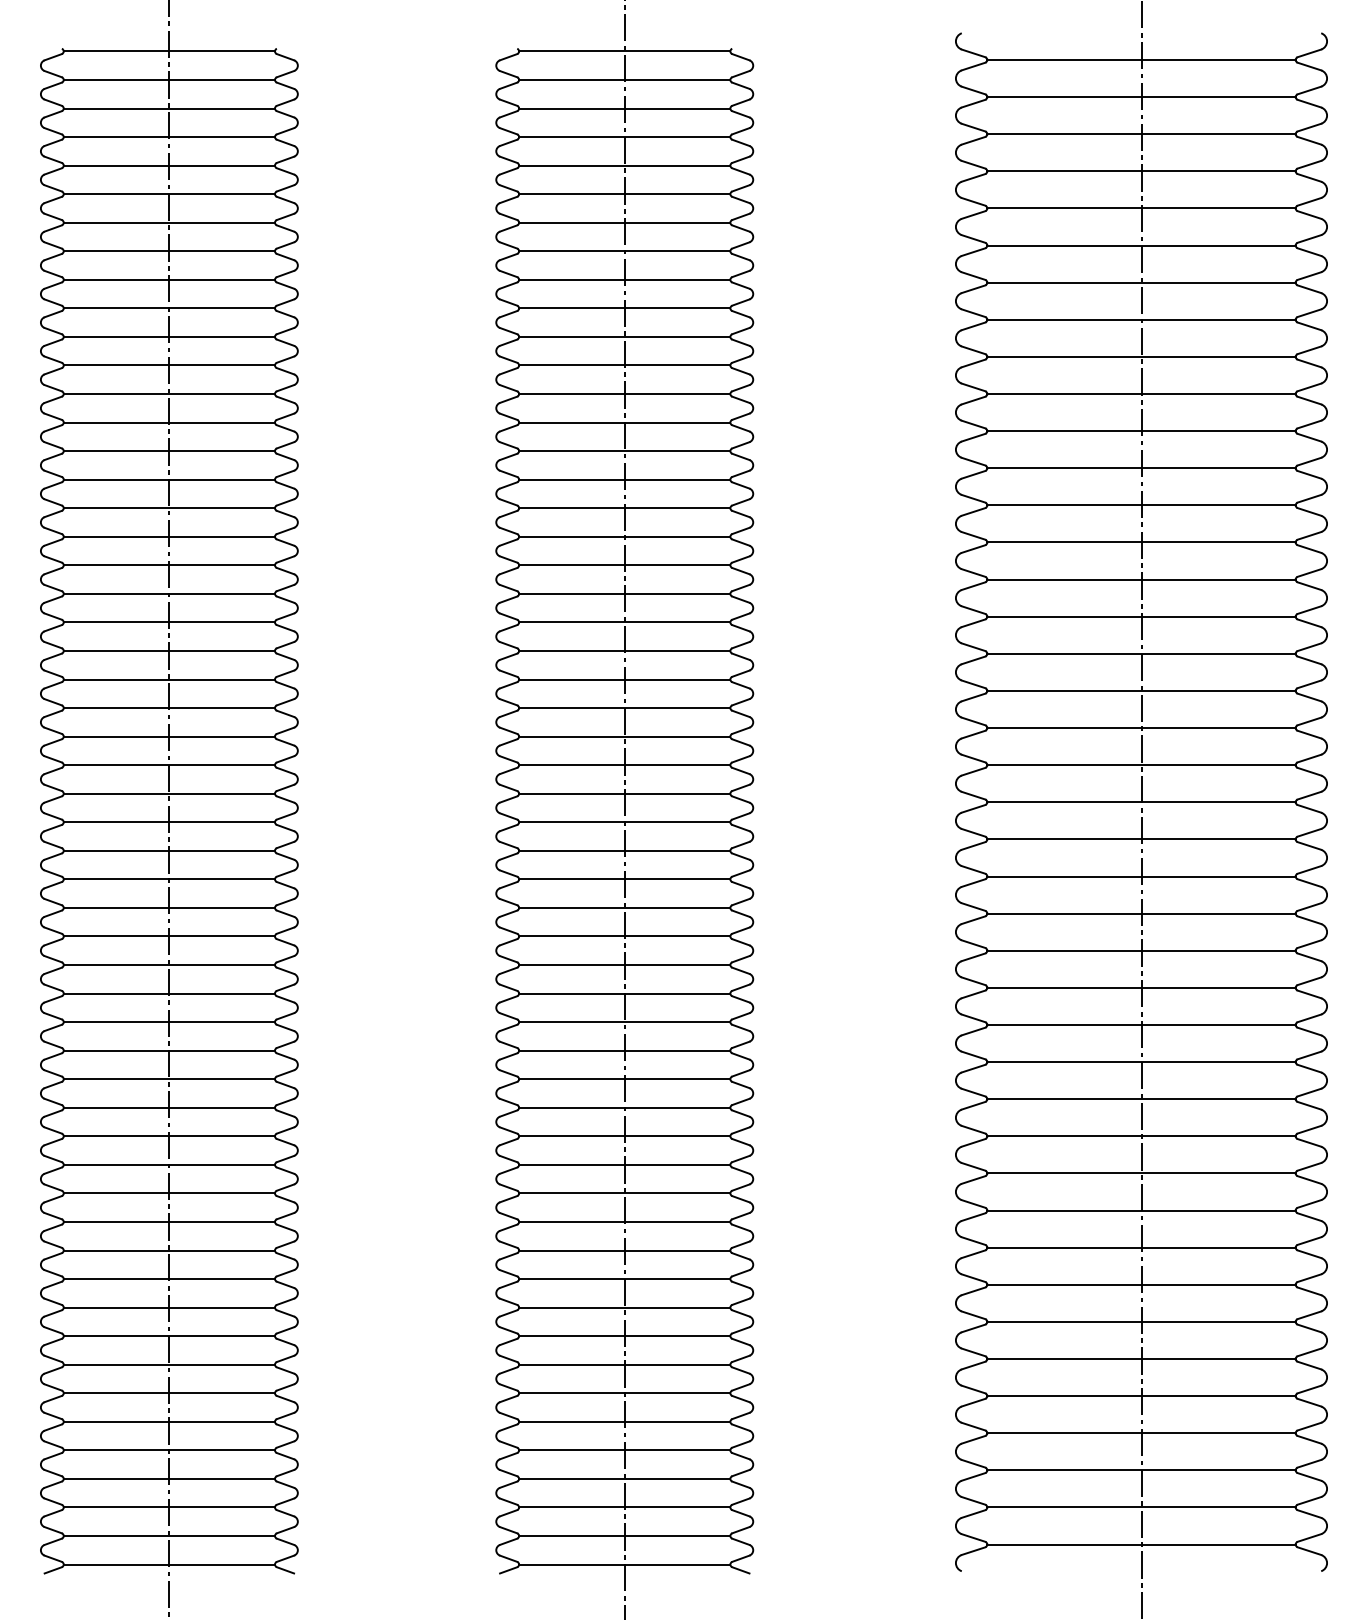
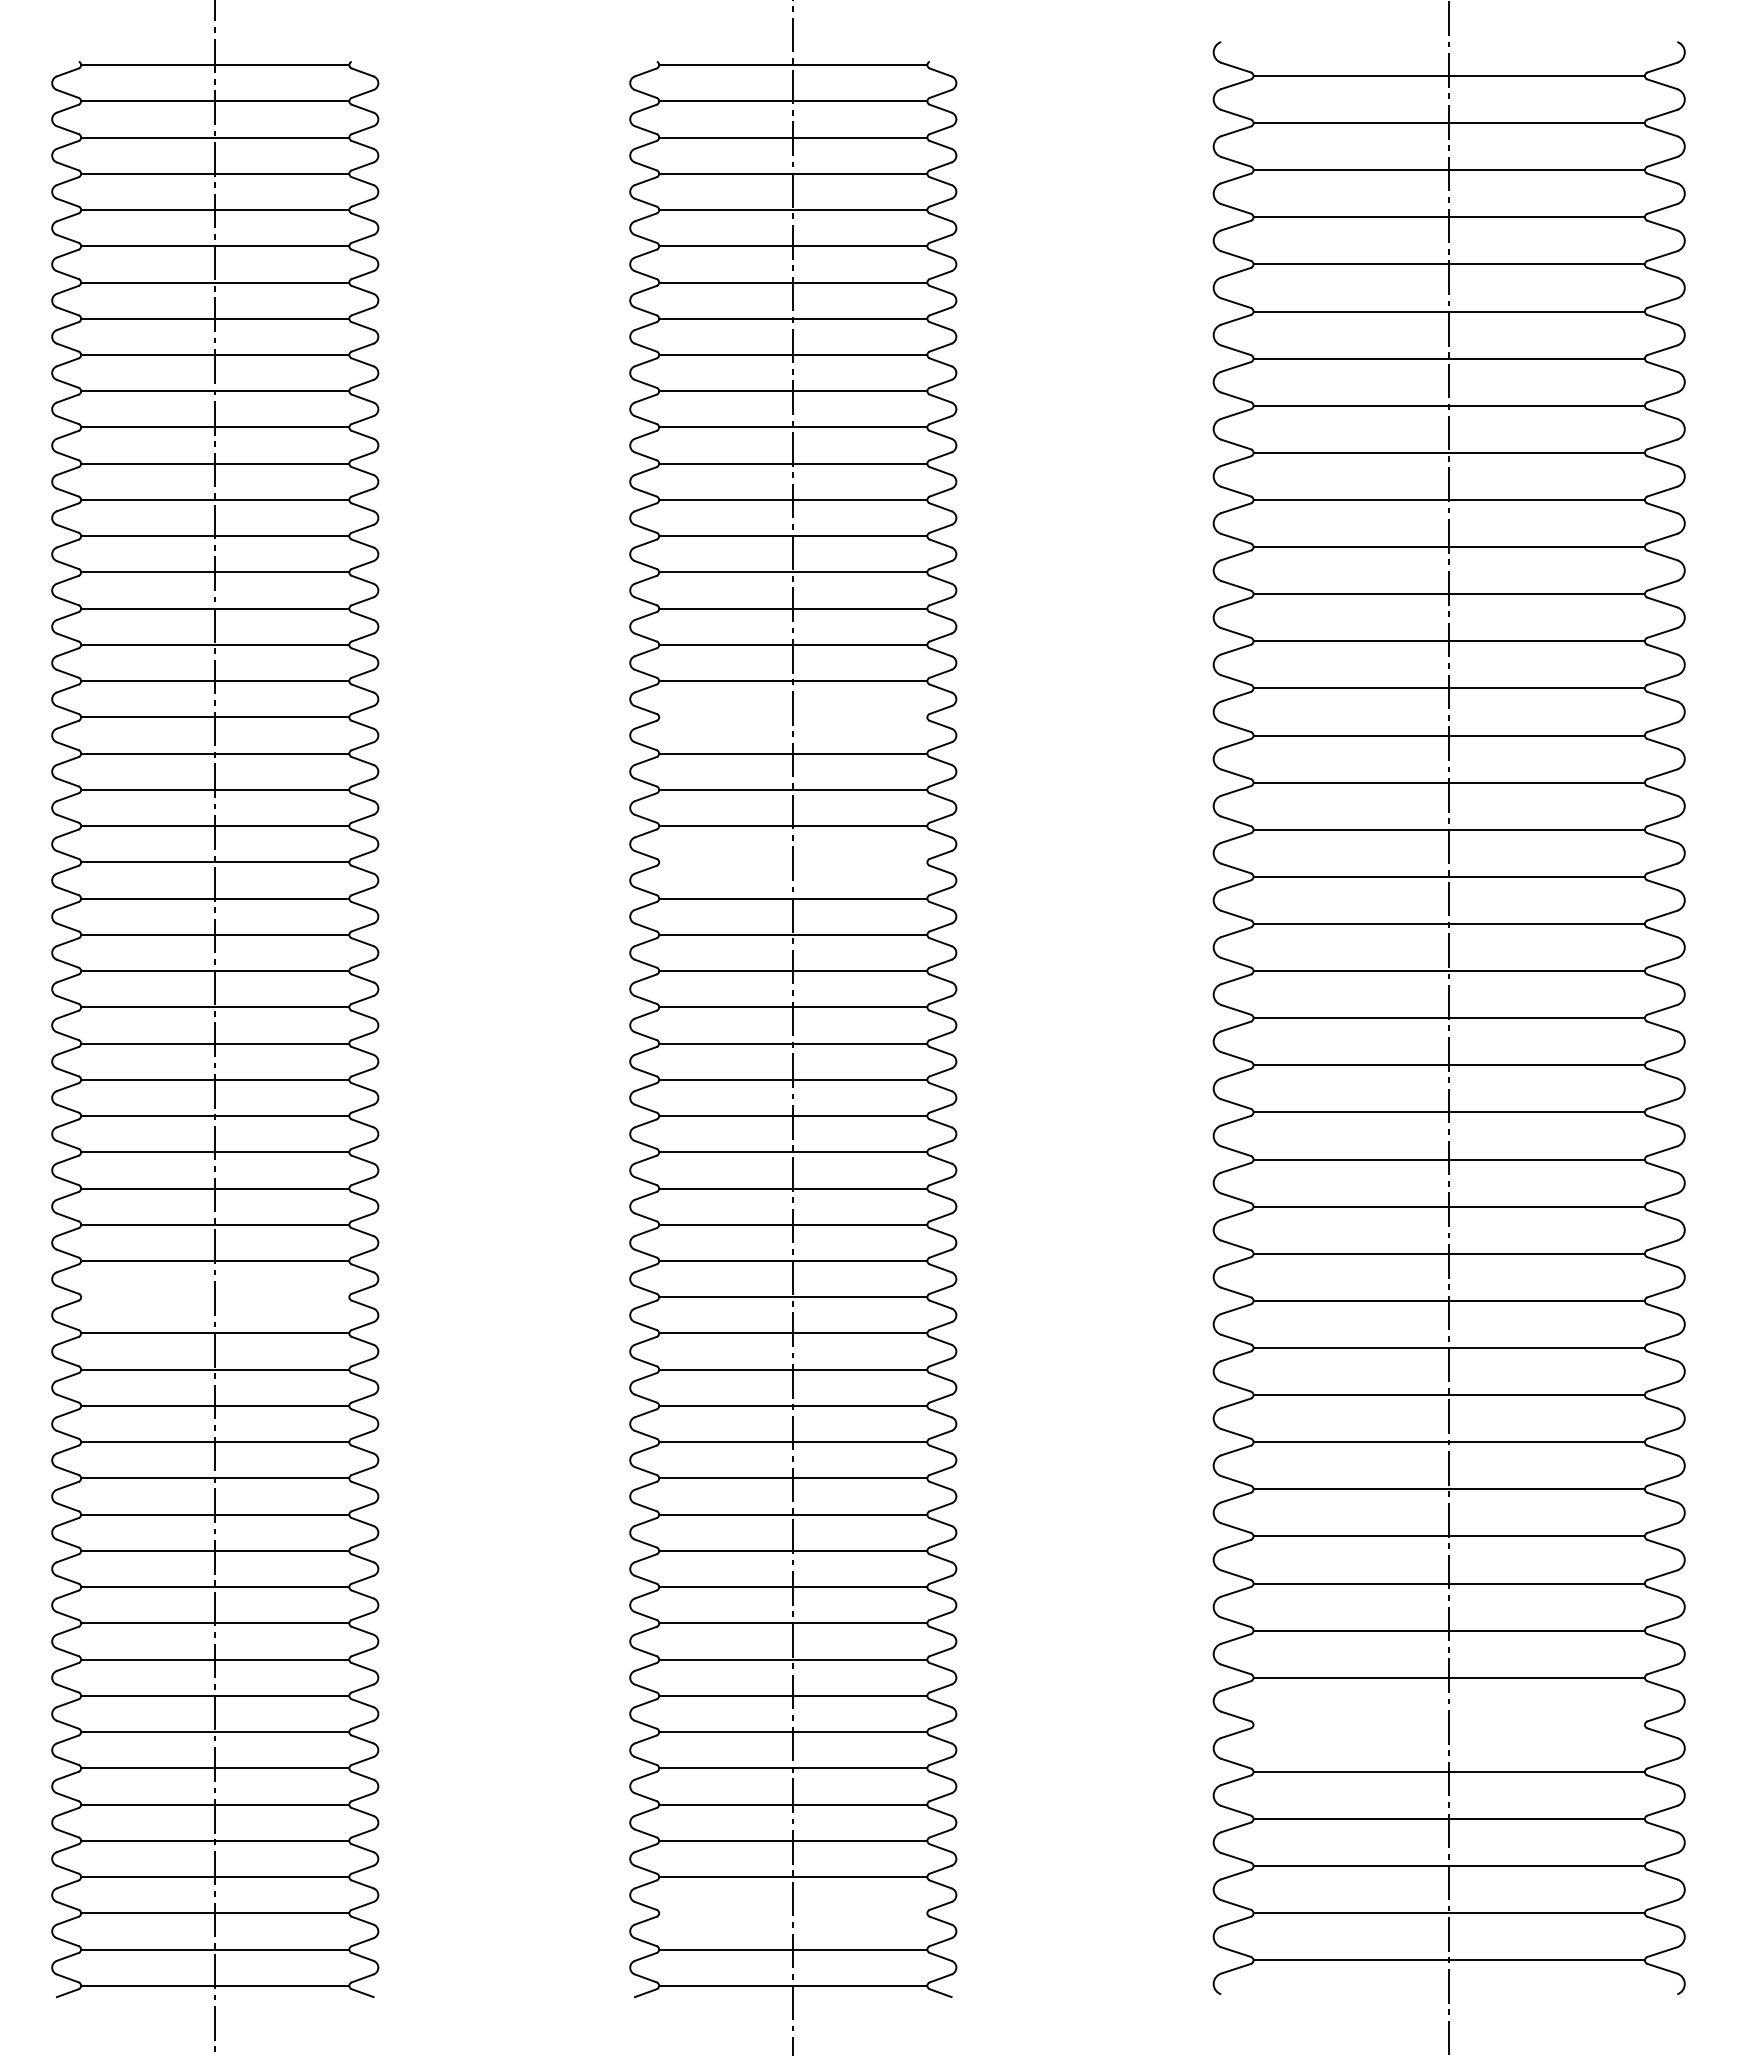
line: (624, 565) -> (793, 717), removed
line: (624, 679) -> (793, 862), removed
line: (169, 1022) -> (215, 1297), removed
line: (1140, 1358) -> (1448, 1724), removed
line: (624, 1507) -> (793, 1913), removed

